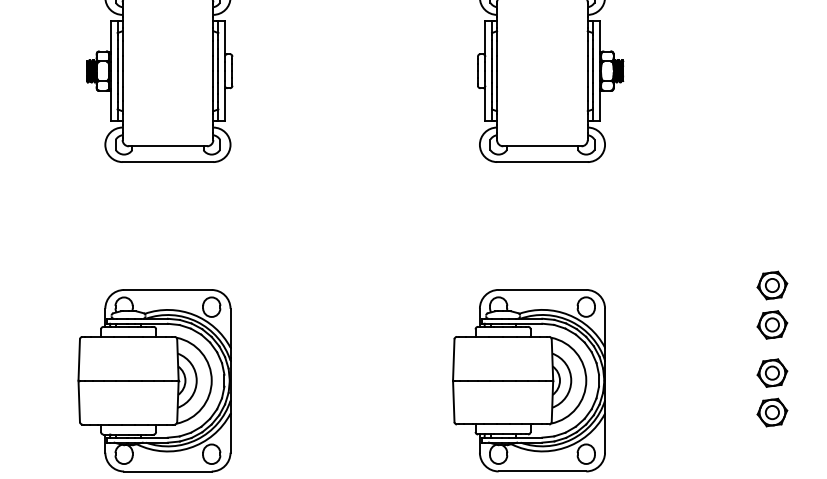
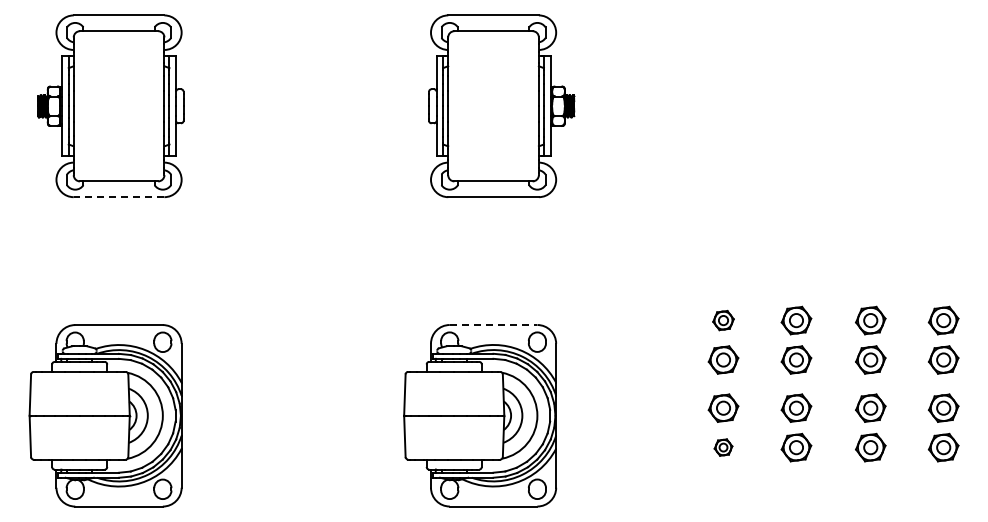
line: (167, 162) -> (118, 197), solid -> dashed
part: (772, 285) -> (723, 320), size x0.7
line: (542, 290) -> (493, 325), solid -> dashed
part: (772, 412) -> (723, 447), size x0.6

